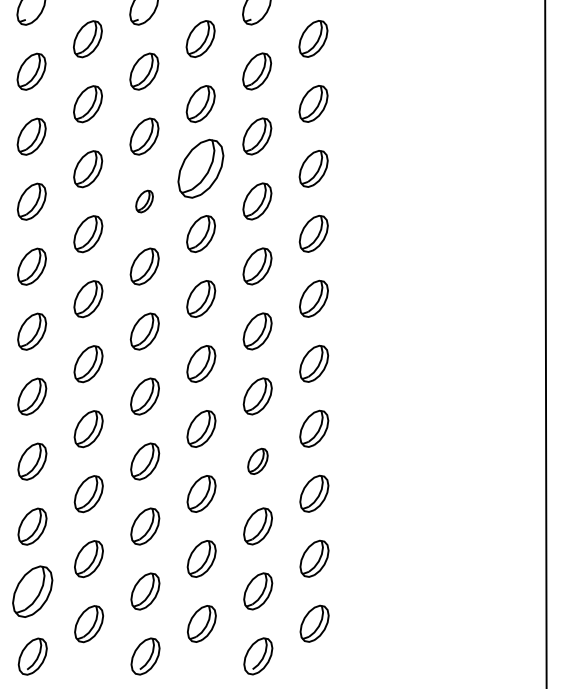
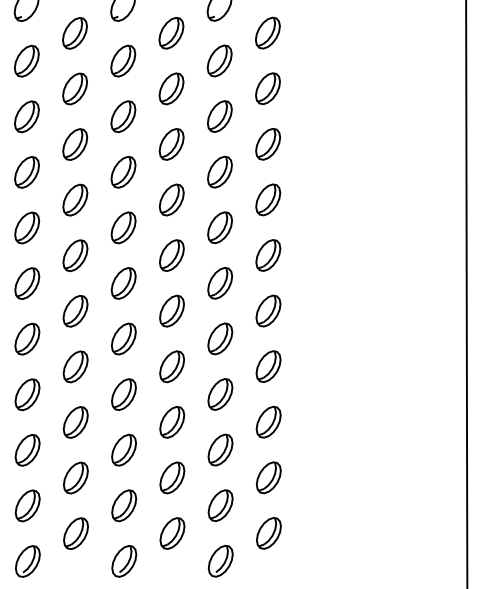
part: (200, 169) -> (171, 144), size x0.62
part: (144, 201) -> (123, 172), size x1.67
part: (257, 461) -> (220, 394), size x1.43
part: (32, 591) -> (27, 505), size x0.71

